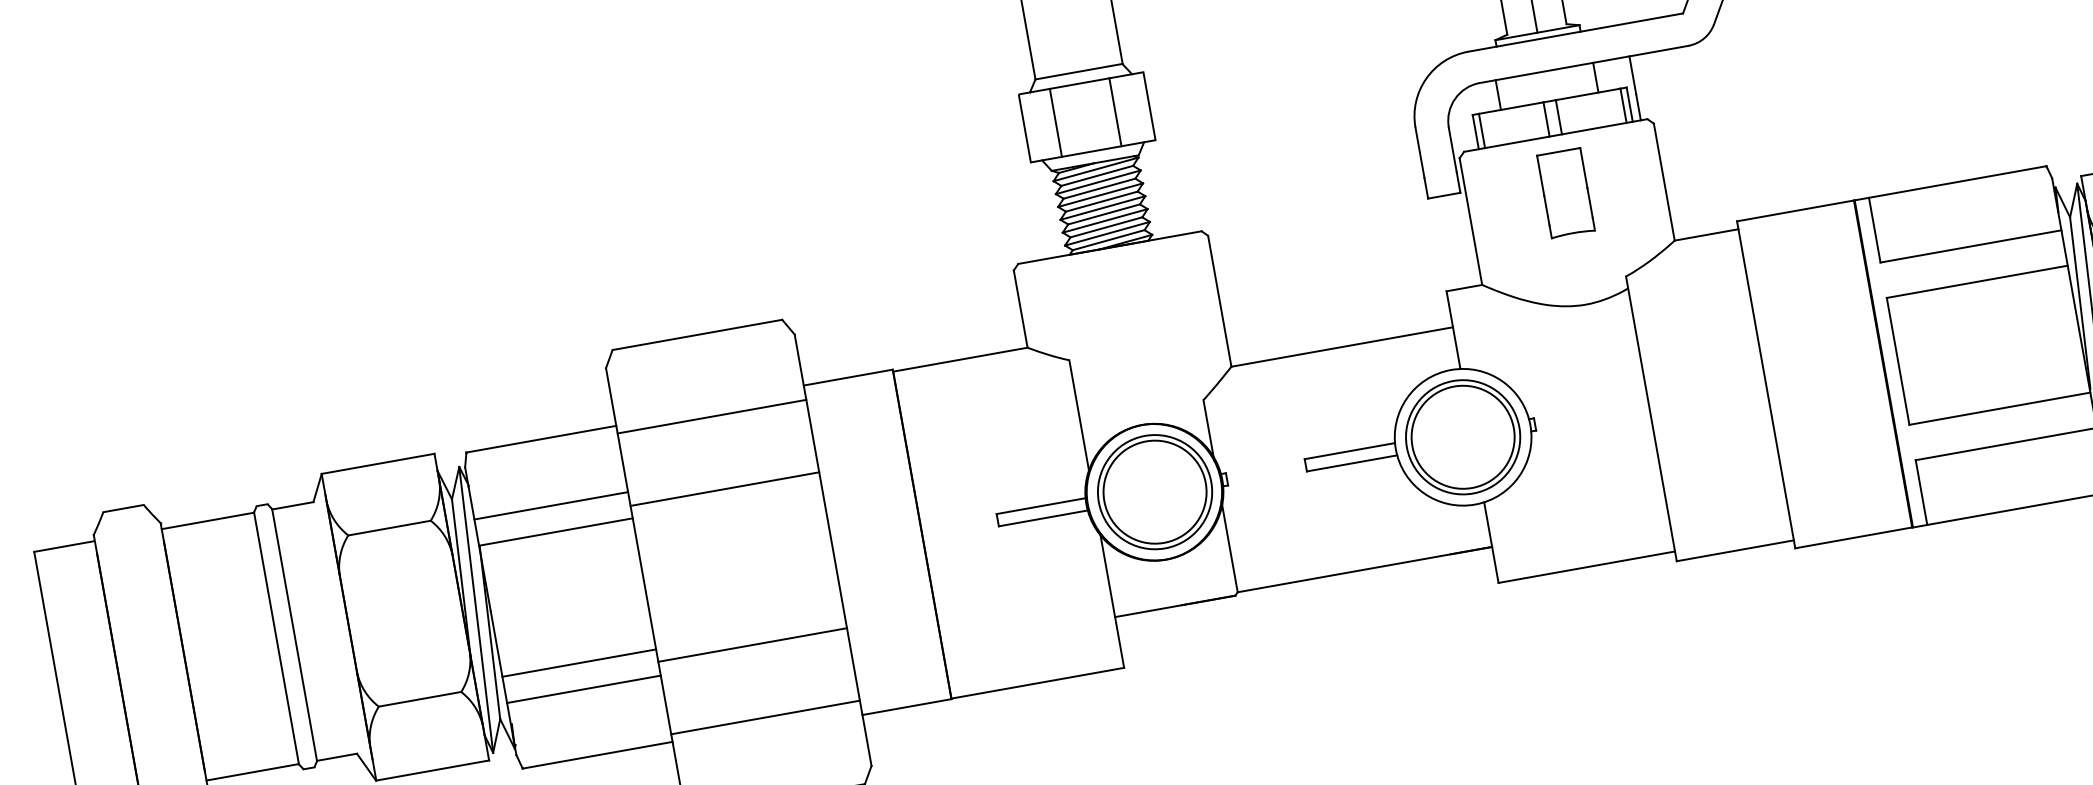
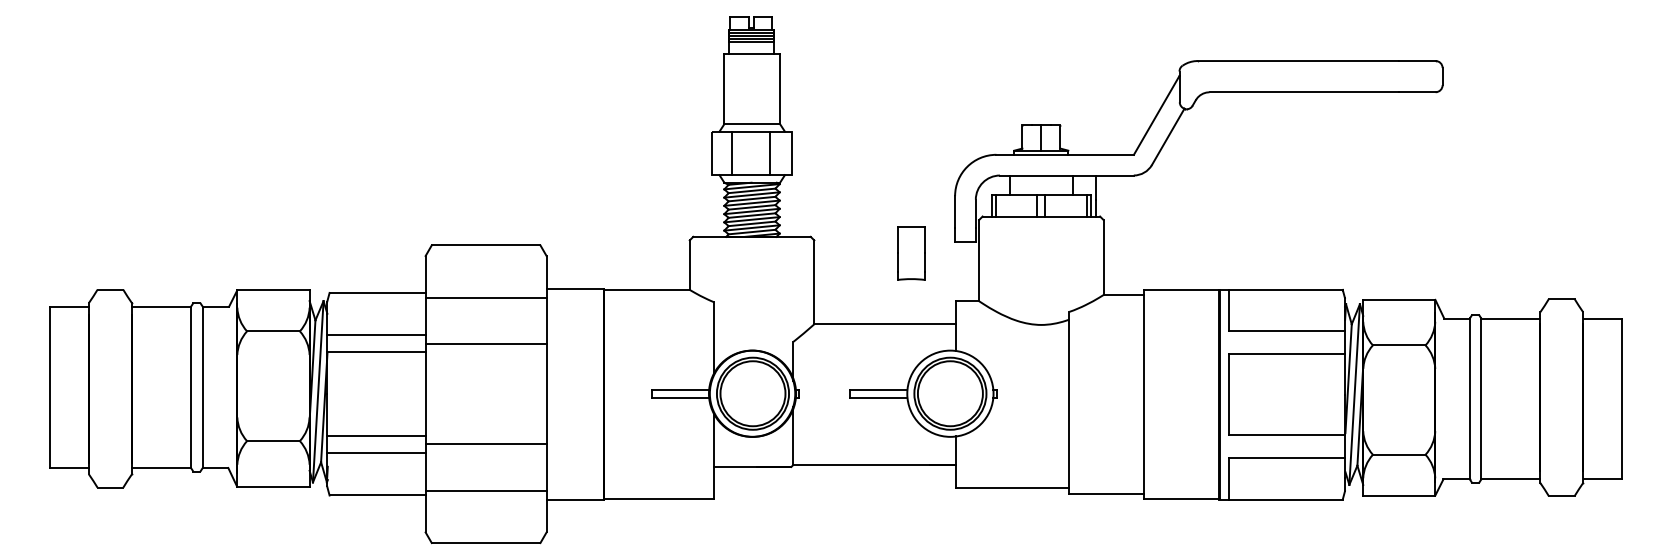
part: (1566, 193) -> (911, 253), moved

